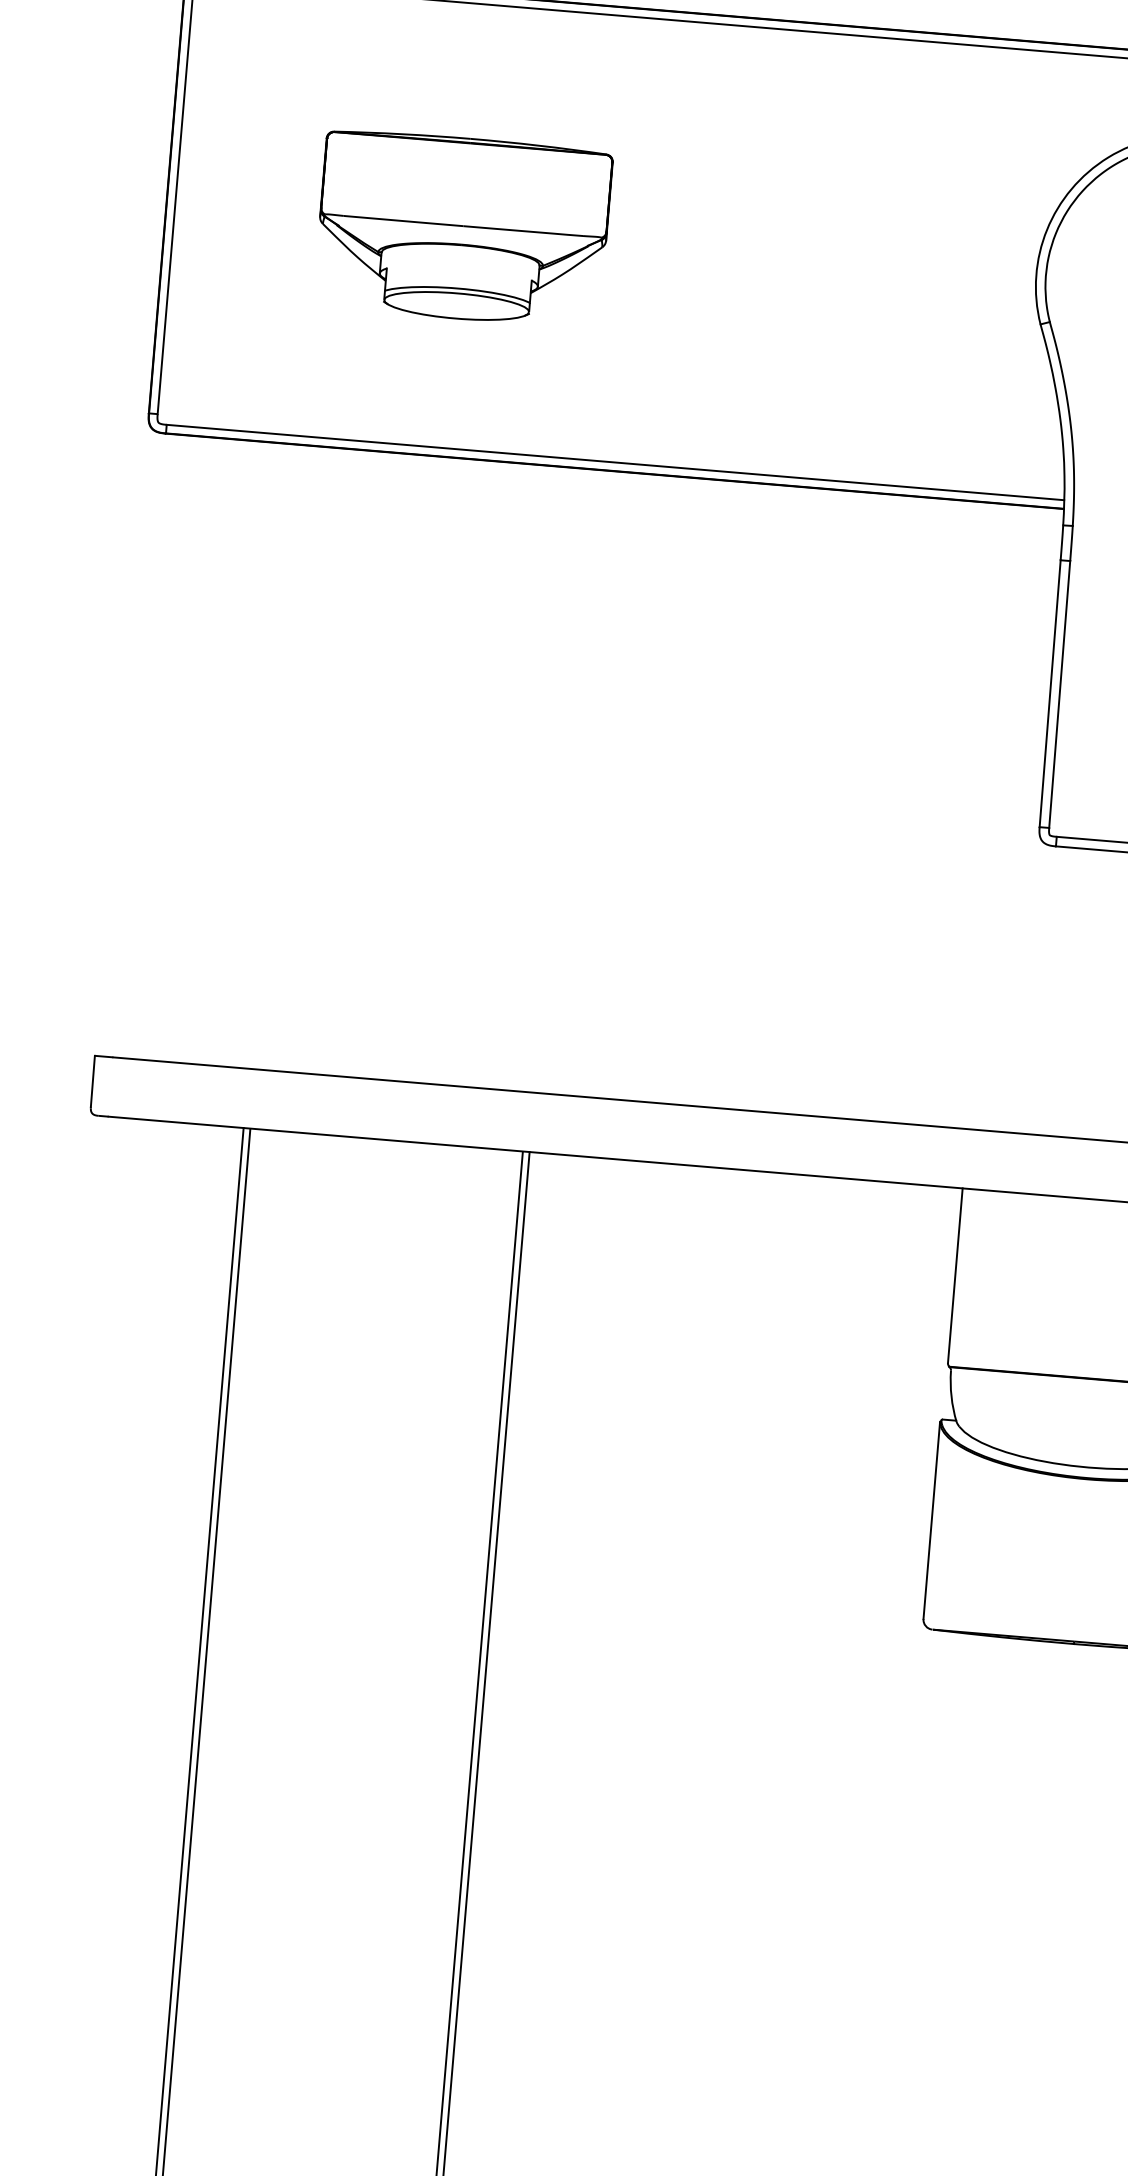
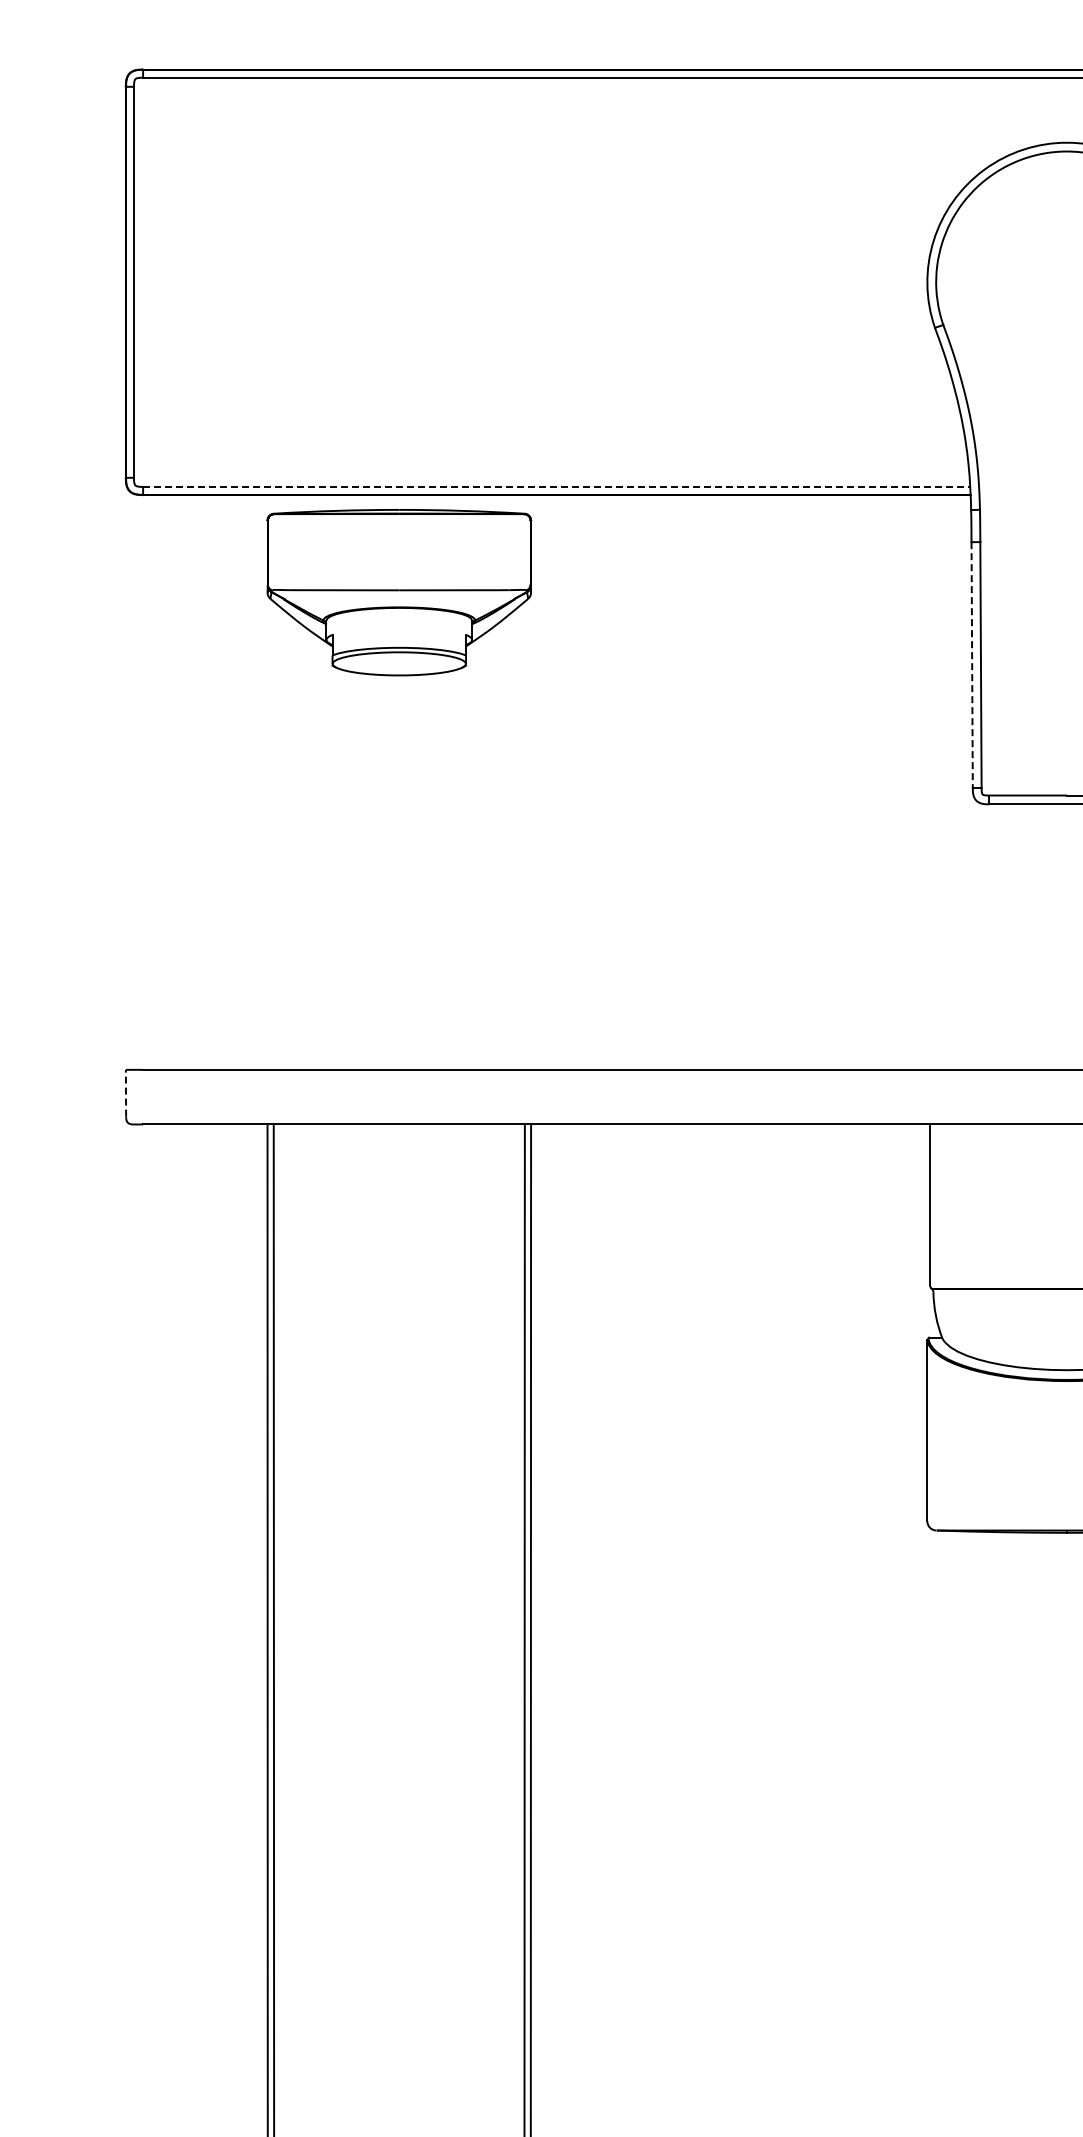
part: (463, 228) -> (399, 592), moved
line: (615, 462) -> (556, 486), solid -> dashed
line: (1050, 694) -> (972, 665), solid -> dashed
line: (93, 1080) -> (126, 1092), solid -> dashed

